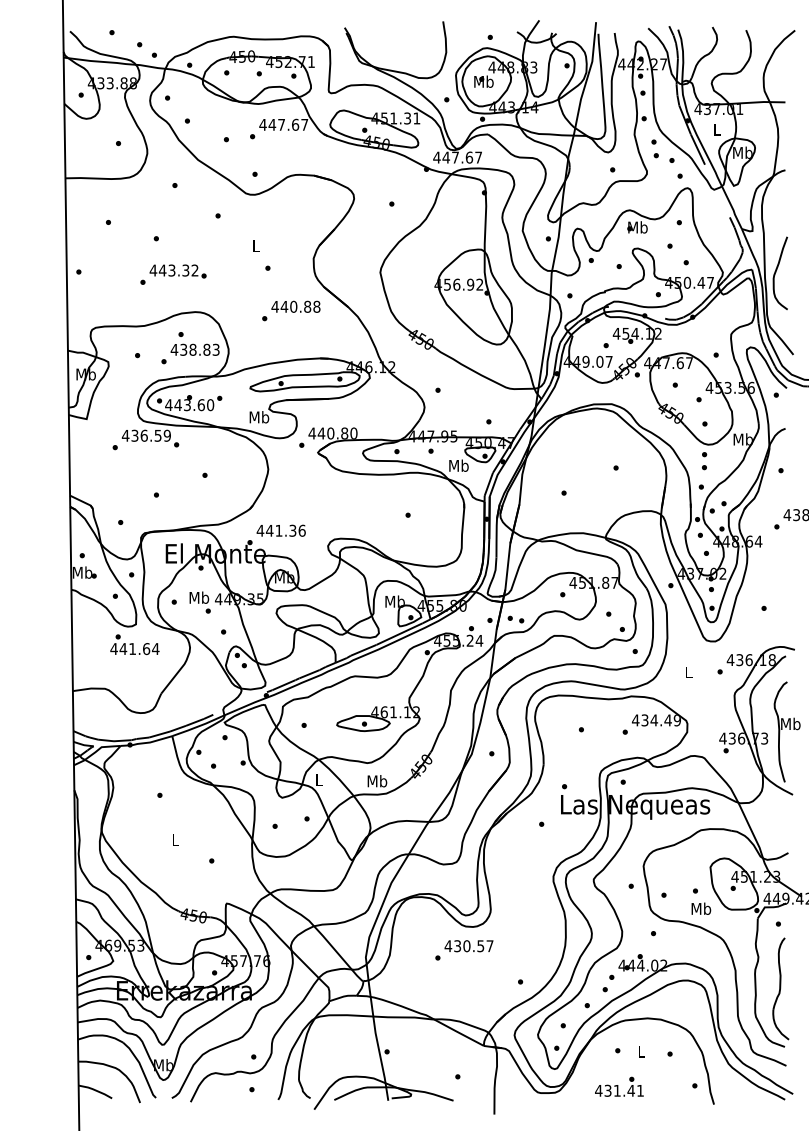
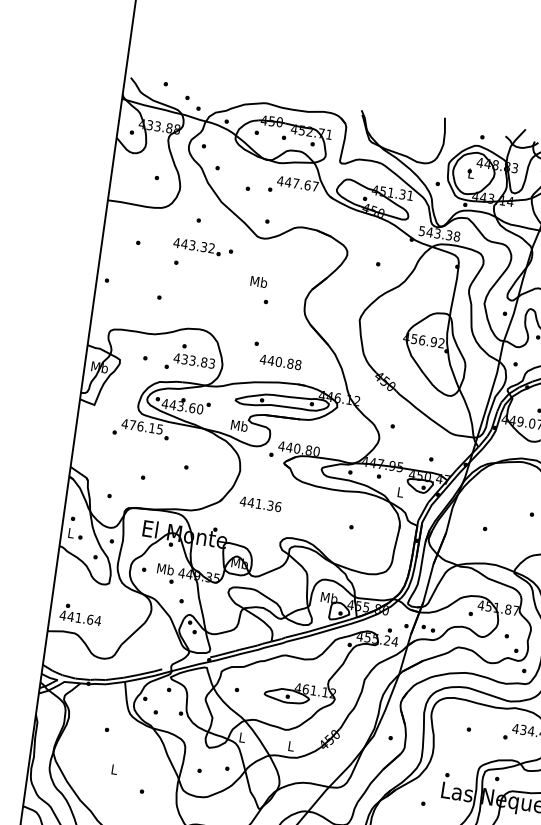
text: (483, 81) -> (470, 173), Mb -> L
text: (457, 157) -> (439, 233), 447.67 -> 543.38
text: (255, 246) -> (258, 282), L -> Mb
text: (177, 271) -> (196, 246), moved
text: (295, 306) -> (280, 361), moved
text: (192, 349) -> (192, 360), 438.83 -> 433.83
text: (150, 435) -> (145, 426), 436.59 -> 476.15
text: (458, 465) -> (400, 492), Mb -> L
text: (280, 530) -> (260, 503), moved
text: (82, 572) -> (71, 533), Mb -> L
text: (134, 644) -> (80, 614), moved
text: (377, 781) -> (291, 746), Mb -> L

